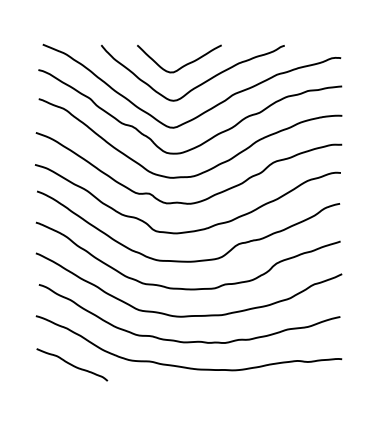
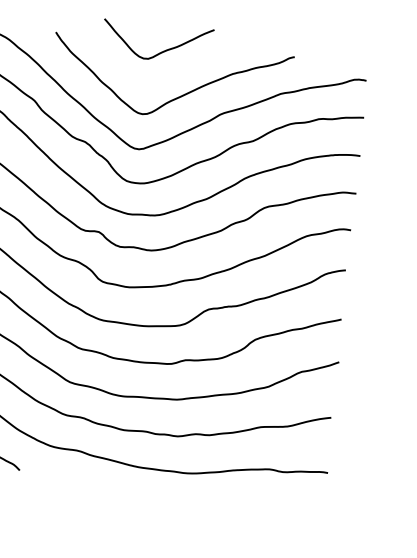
curve: (184, 64) -> (163, 50), moved

